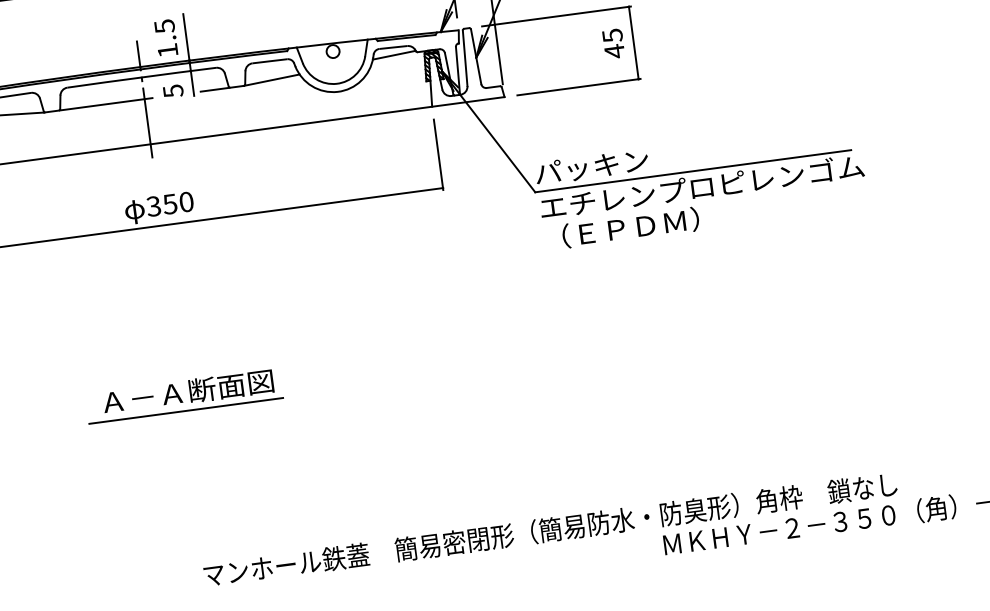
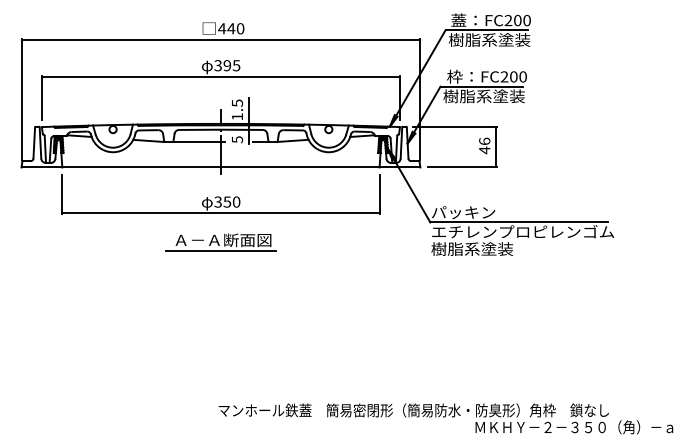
text: (612, 35) -> (484, 141), 45 -> 46
text: (619, 229) -> (474, 249), （ＥＰＤＭ） -> 樹脂系塗装
part: (183, 396) -> (220, 242), moved

